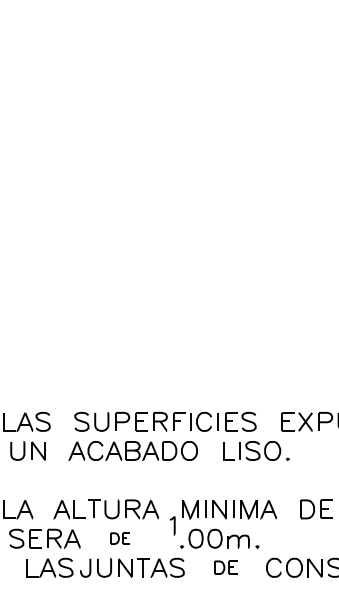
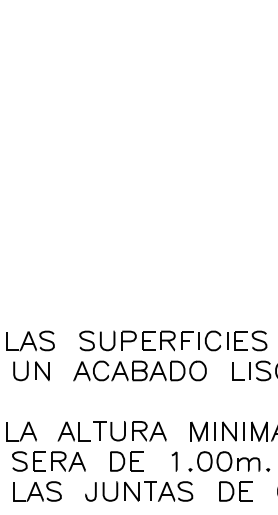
line: (173, 525) -> (175, 461), moved
part: (120, 538) -> (126, 461), size x1.67
part: (49, 567) -> (37, 491), moved
part: (225, 567) -> (235, 491), size x1.43

